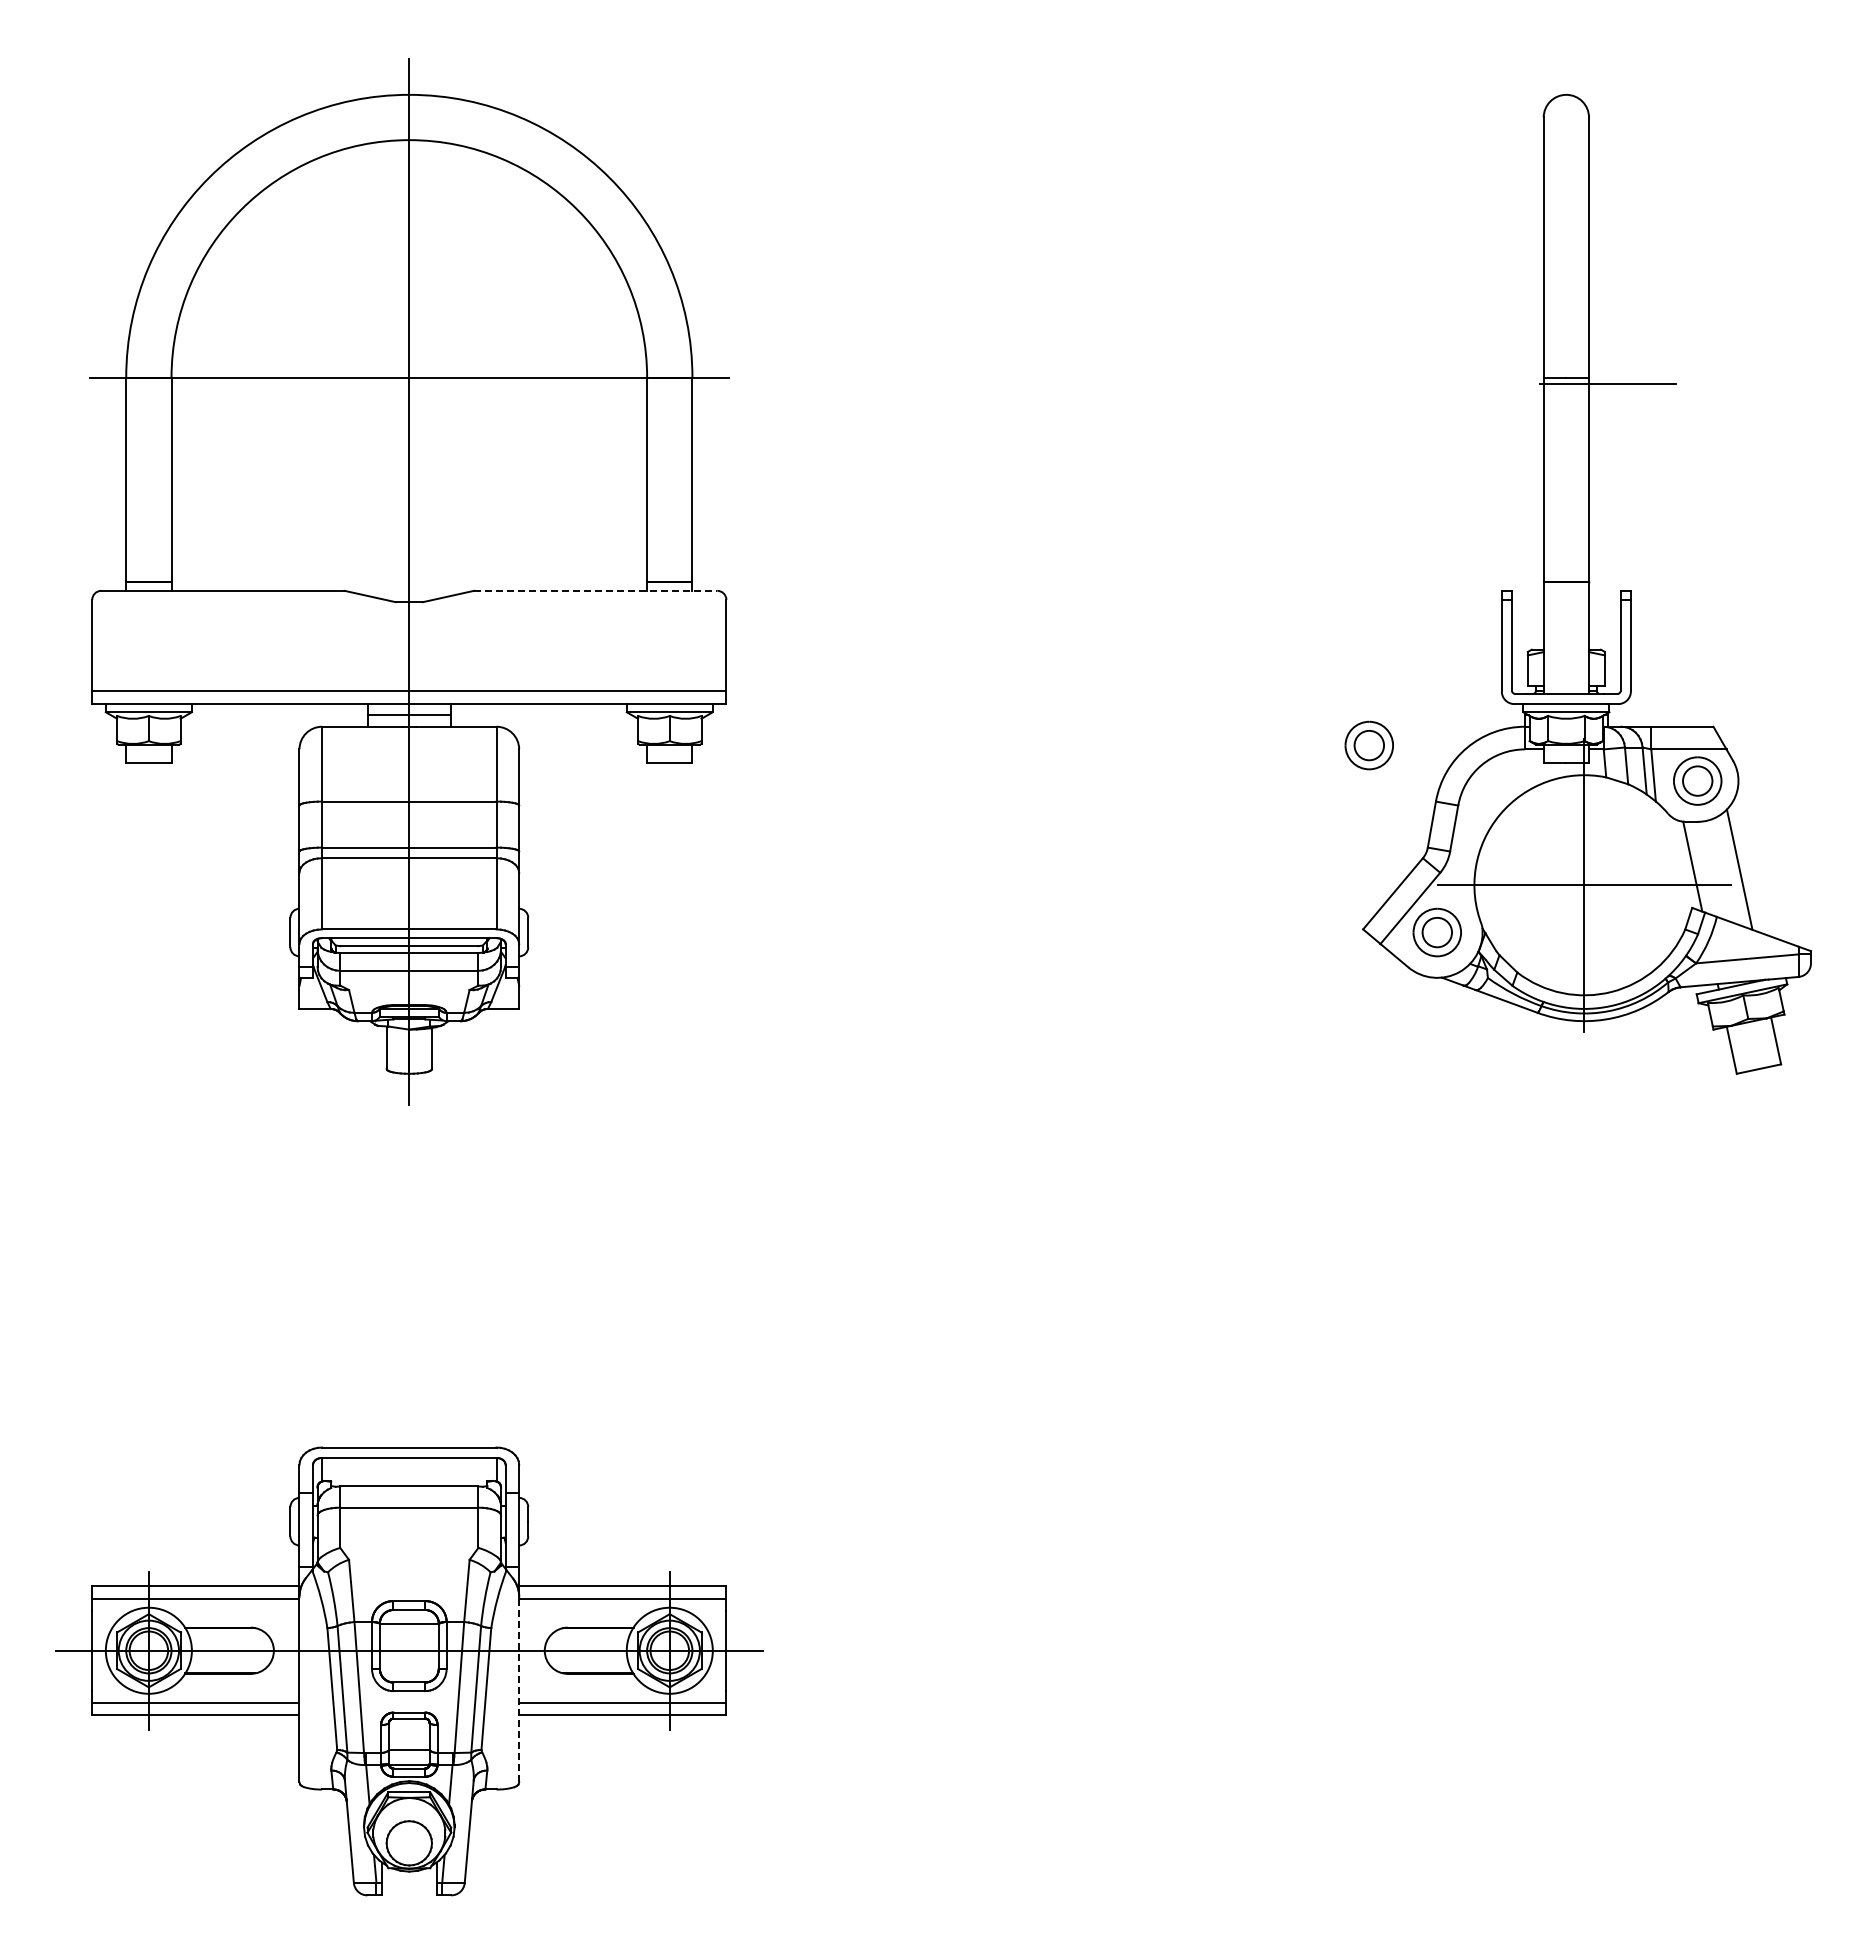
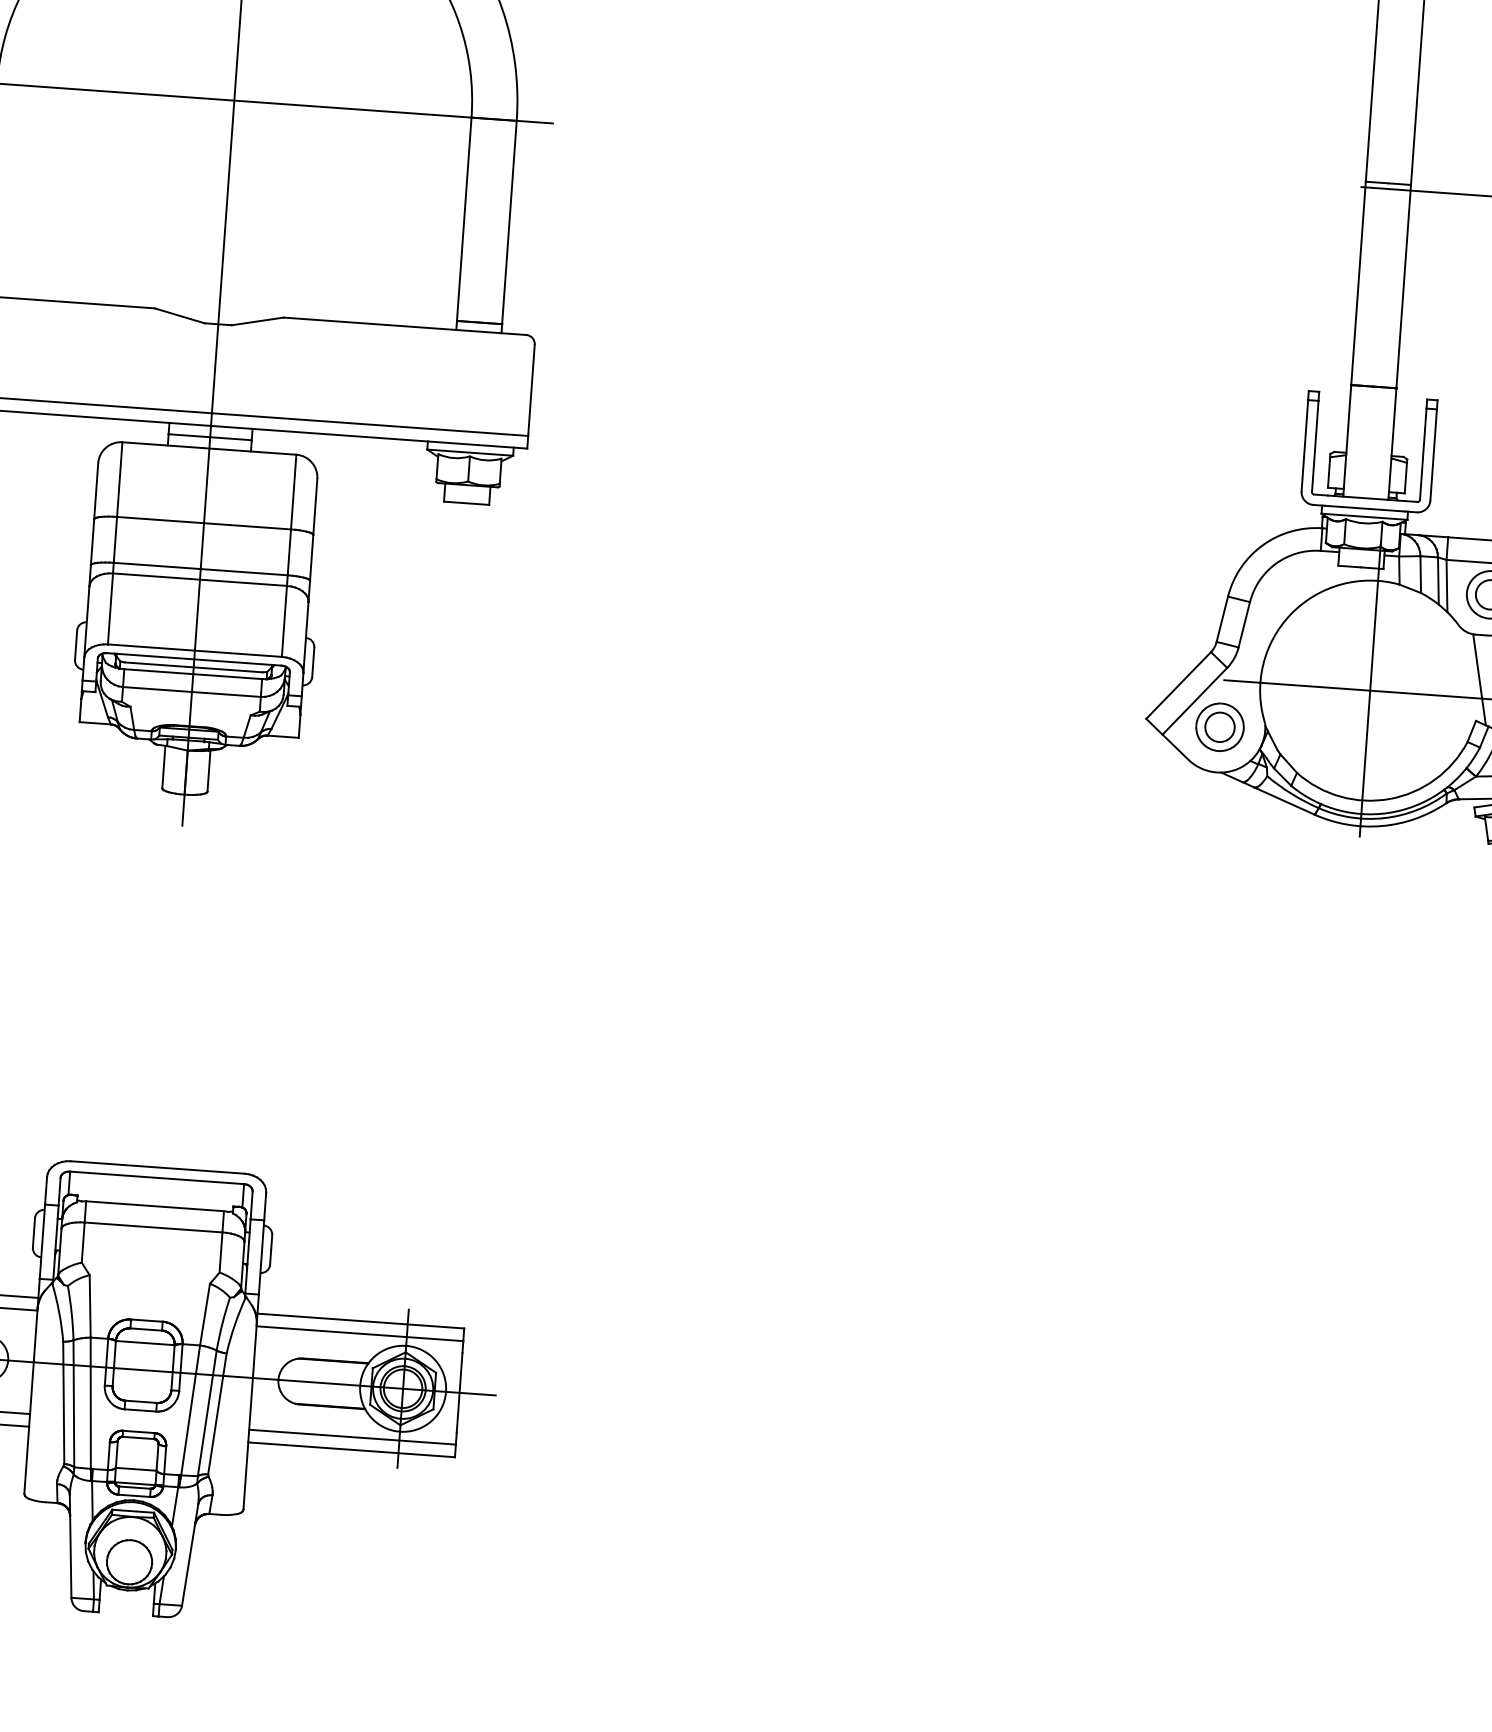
line: (595, 590) -> (404, 325), dashed -> solid
part: (1368, 745) -> (1164, 535), removed
line: (519, 1689) -> (250, 1416), dashed -> solid

